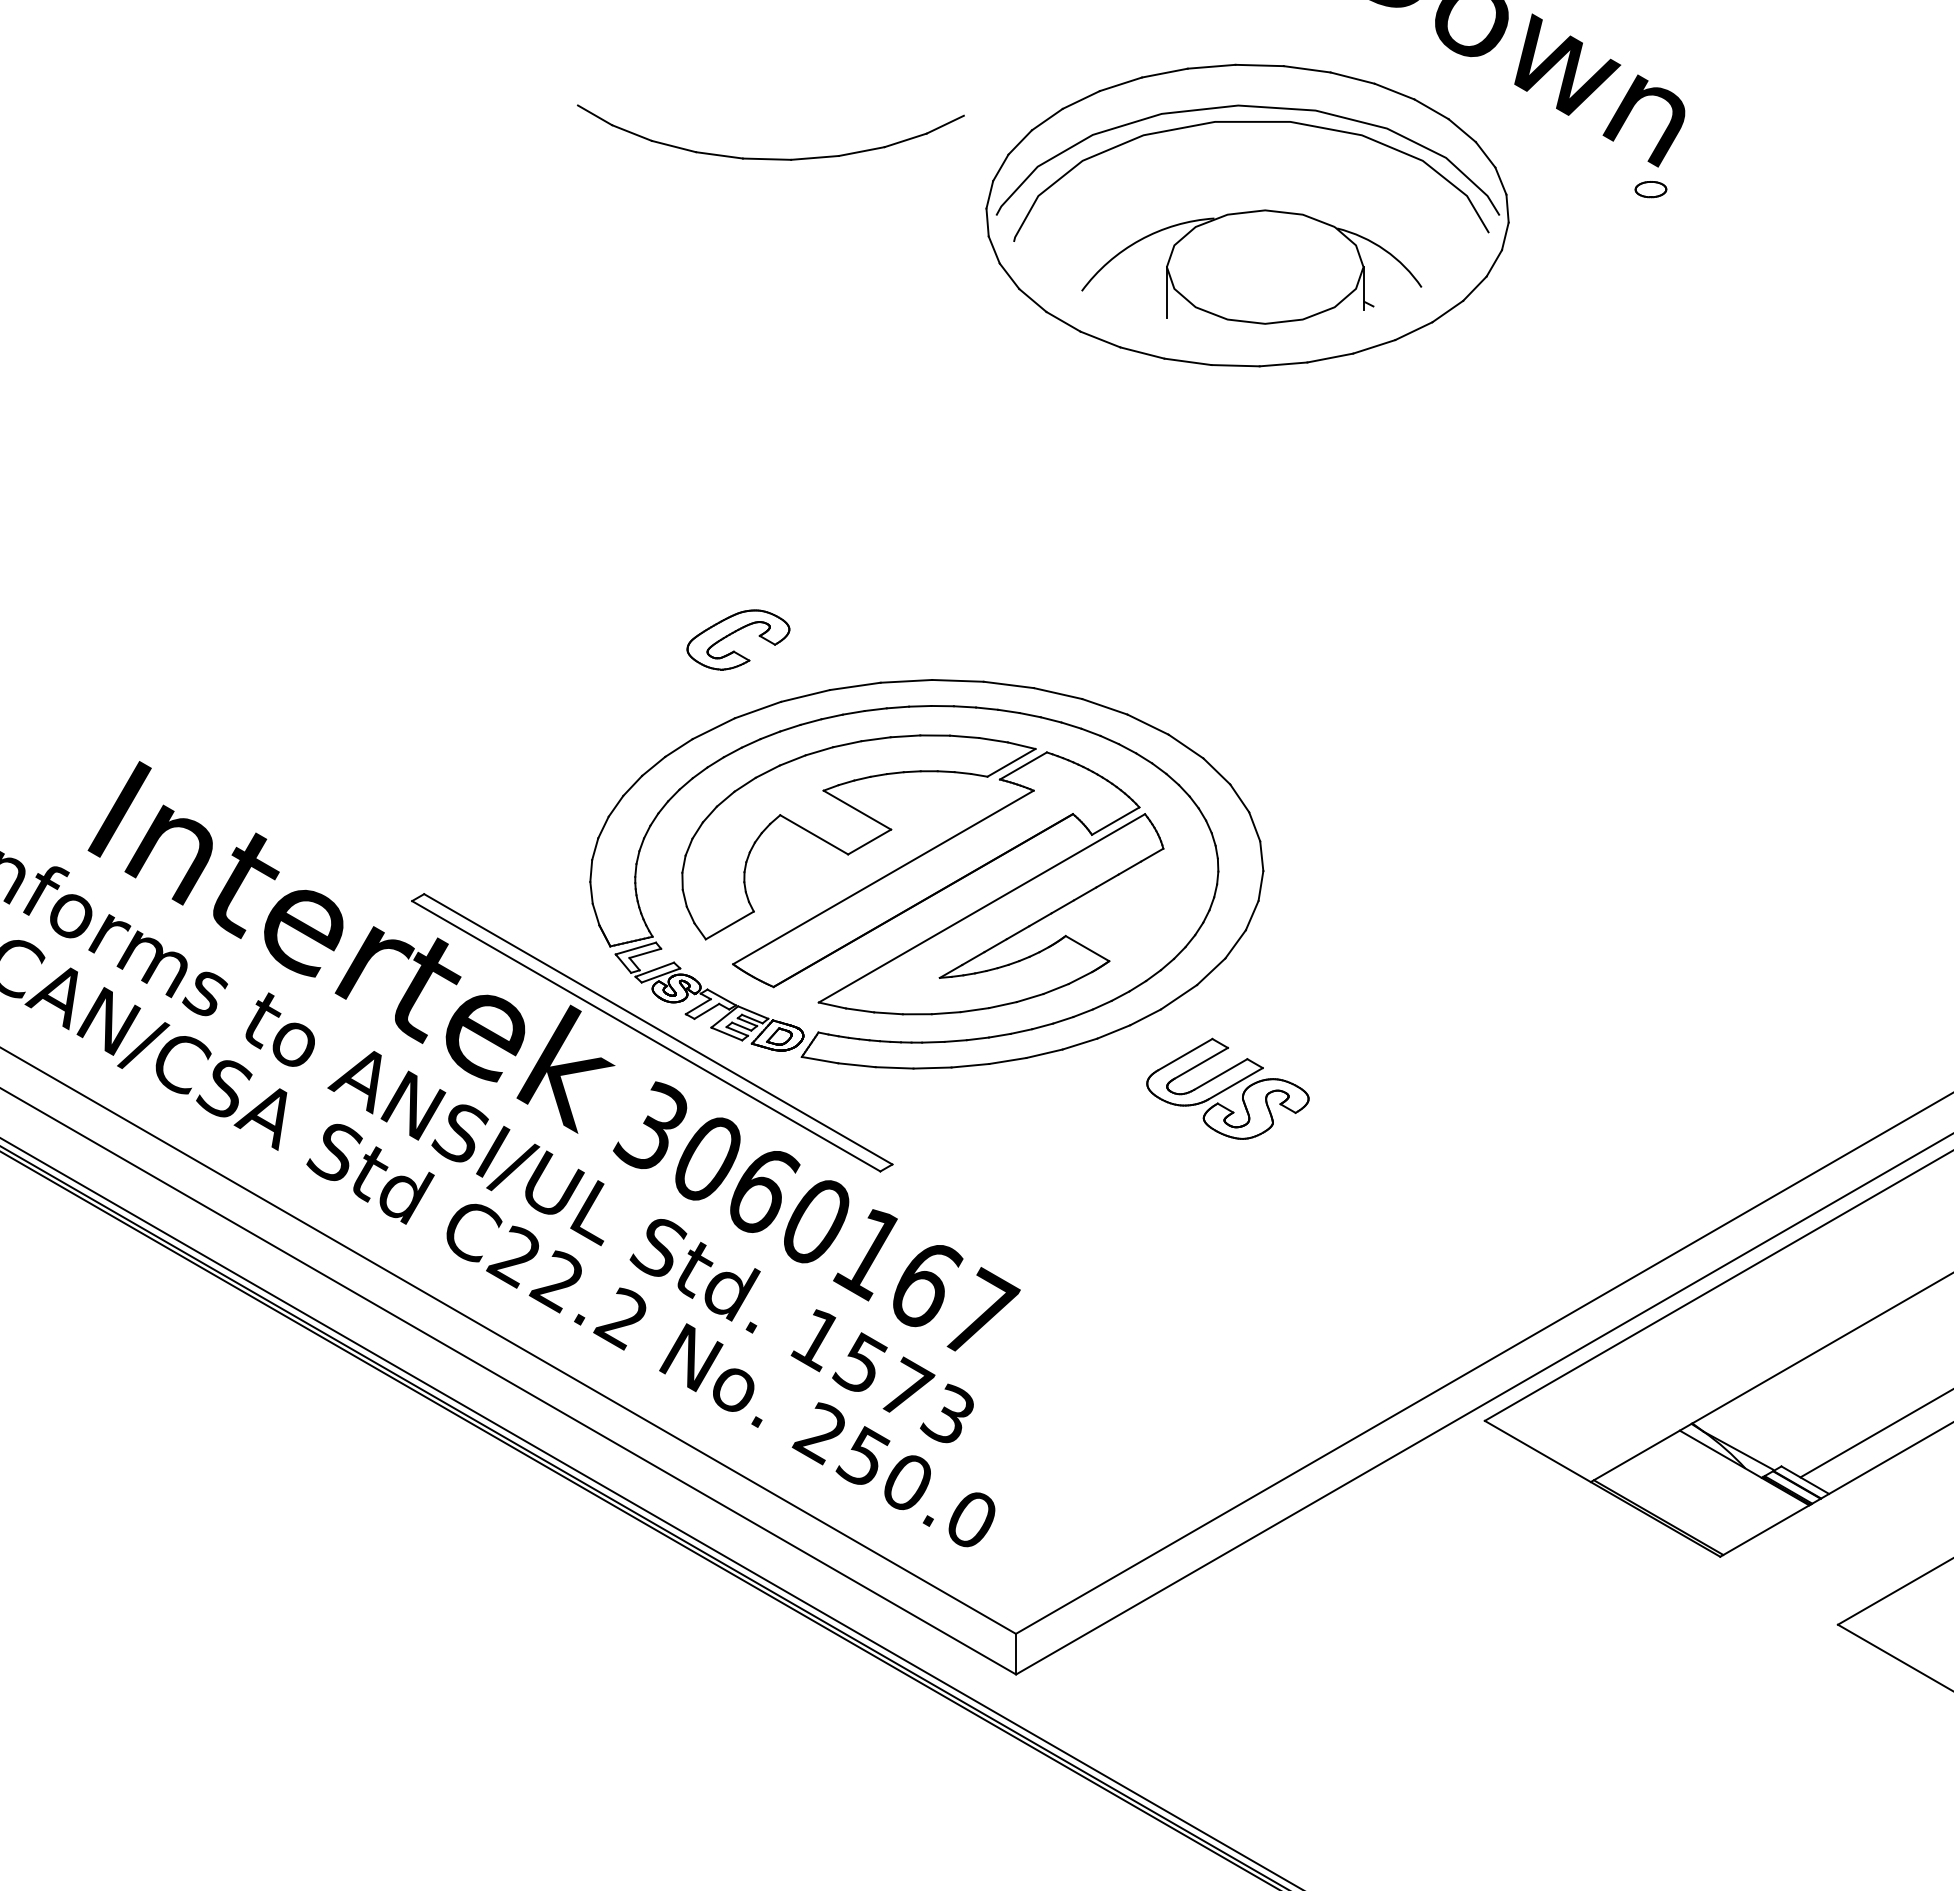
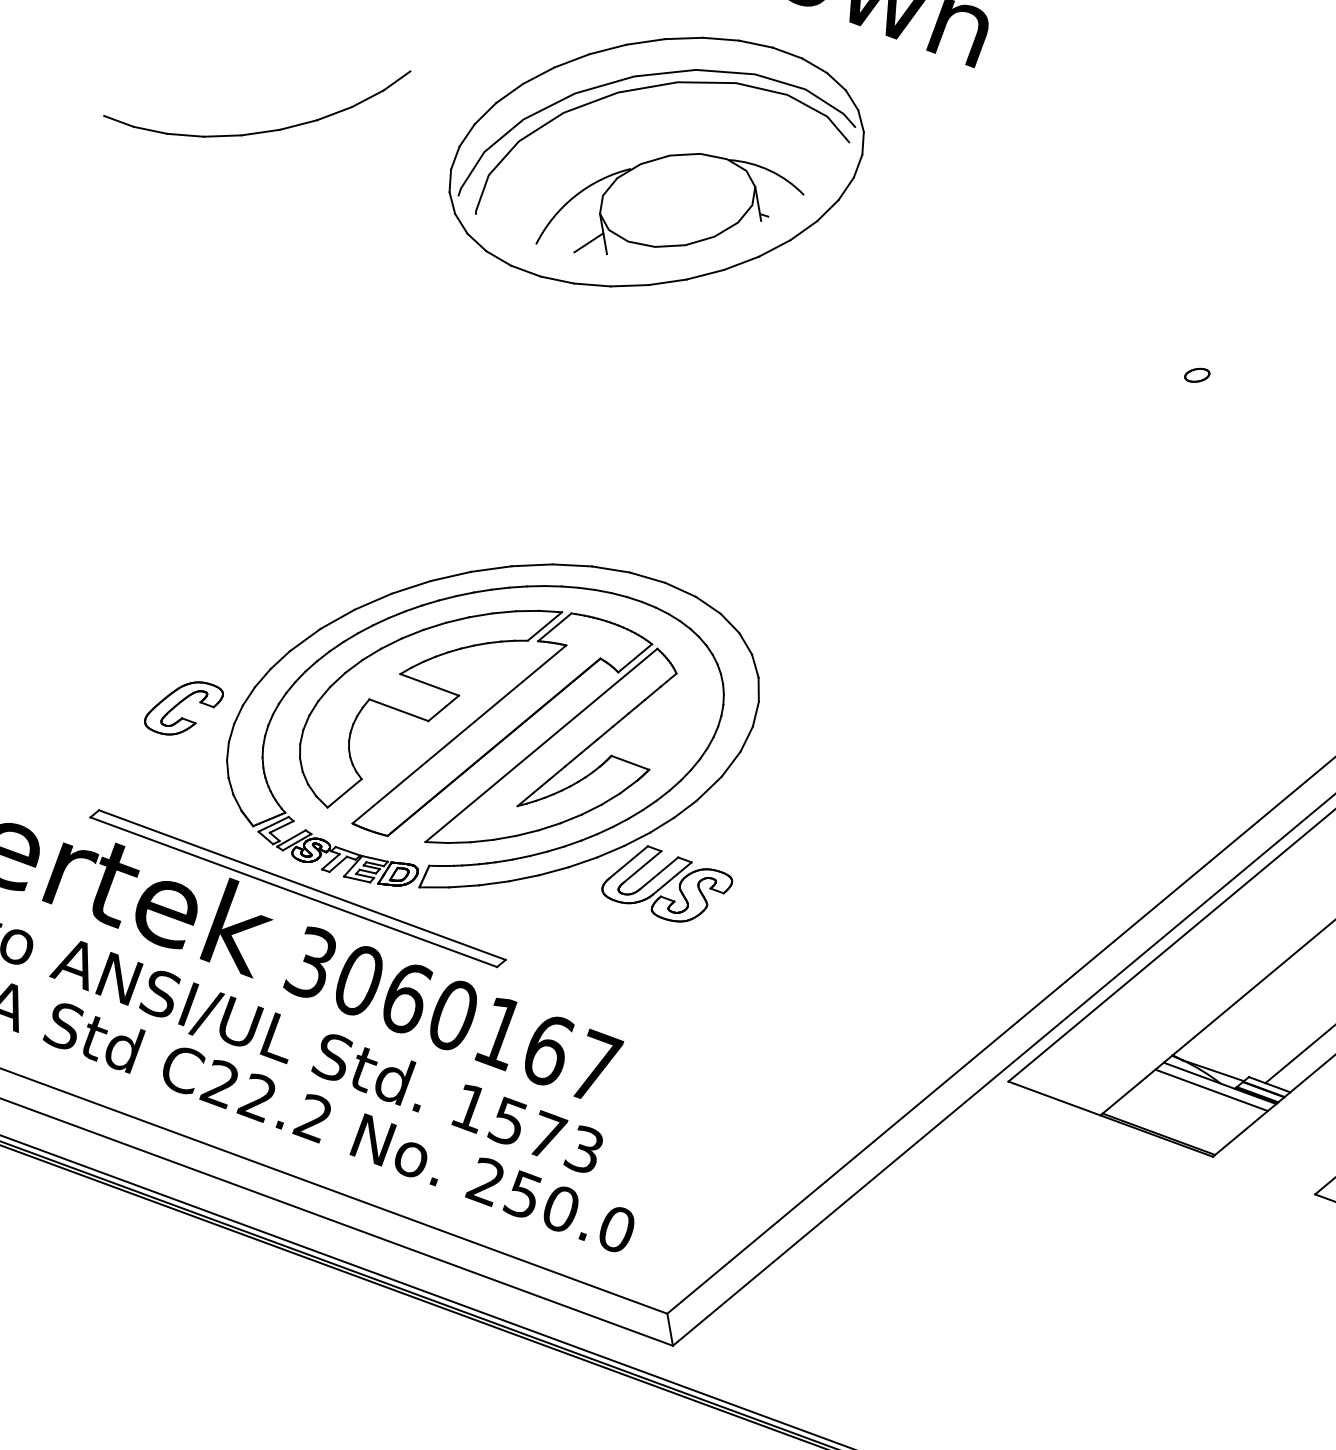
part: (770, 158) -> (263, 131), moved
part: (1650, 189) -> (1196, 375), moved
line: (1146, 300) -> (588, 242), added
part: (735, 632) -> (180, 702), moved
part: (1227, 1088) -> (666, 883), moved
line: (1732, 1474) -> (1211, 1090), added

